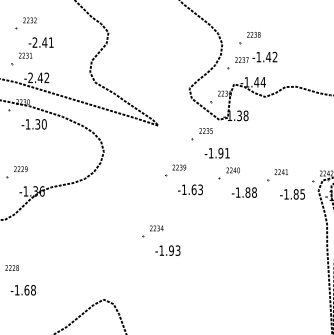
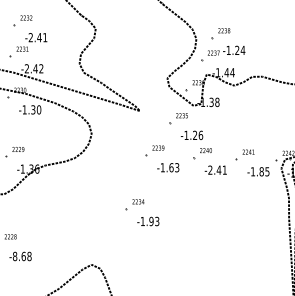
text: (272, 56) -> (240, 49), -1.42 -> -1.24
text: (224, 153) -> (198, 135), -1.91 -> -1.26
text: (246, 191) -> (217, 169), -1.88 -> -2.41
text: (16, 290) -> (14, 256), -1.68 -> -8.68

